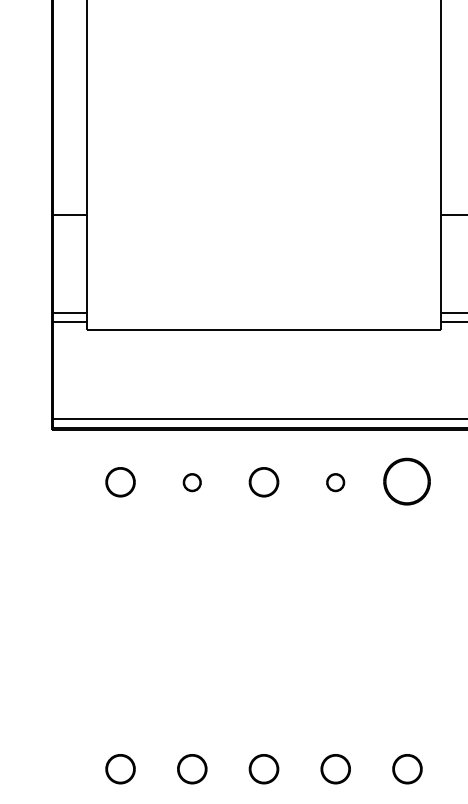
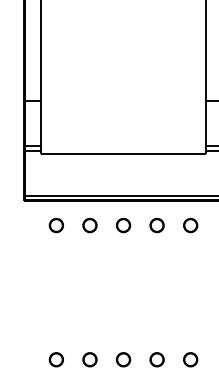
part: (191, 482) -> (89, 225), size x1.67
part: (334, 482) -> (156, 225), size x1.67
part: (407, 482) -> (190, 225), size x0.62

